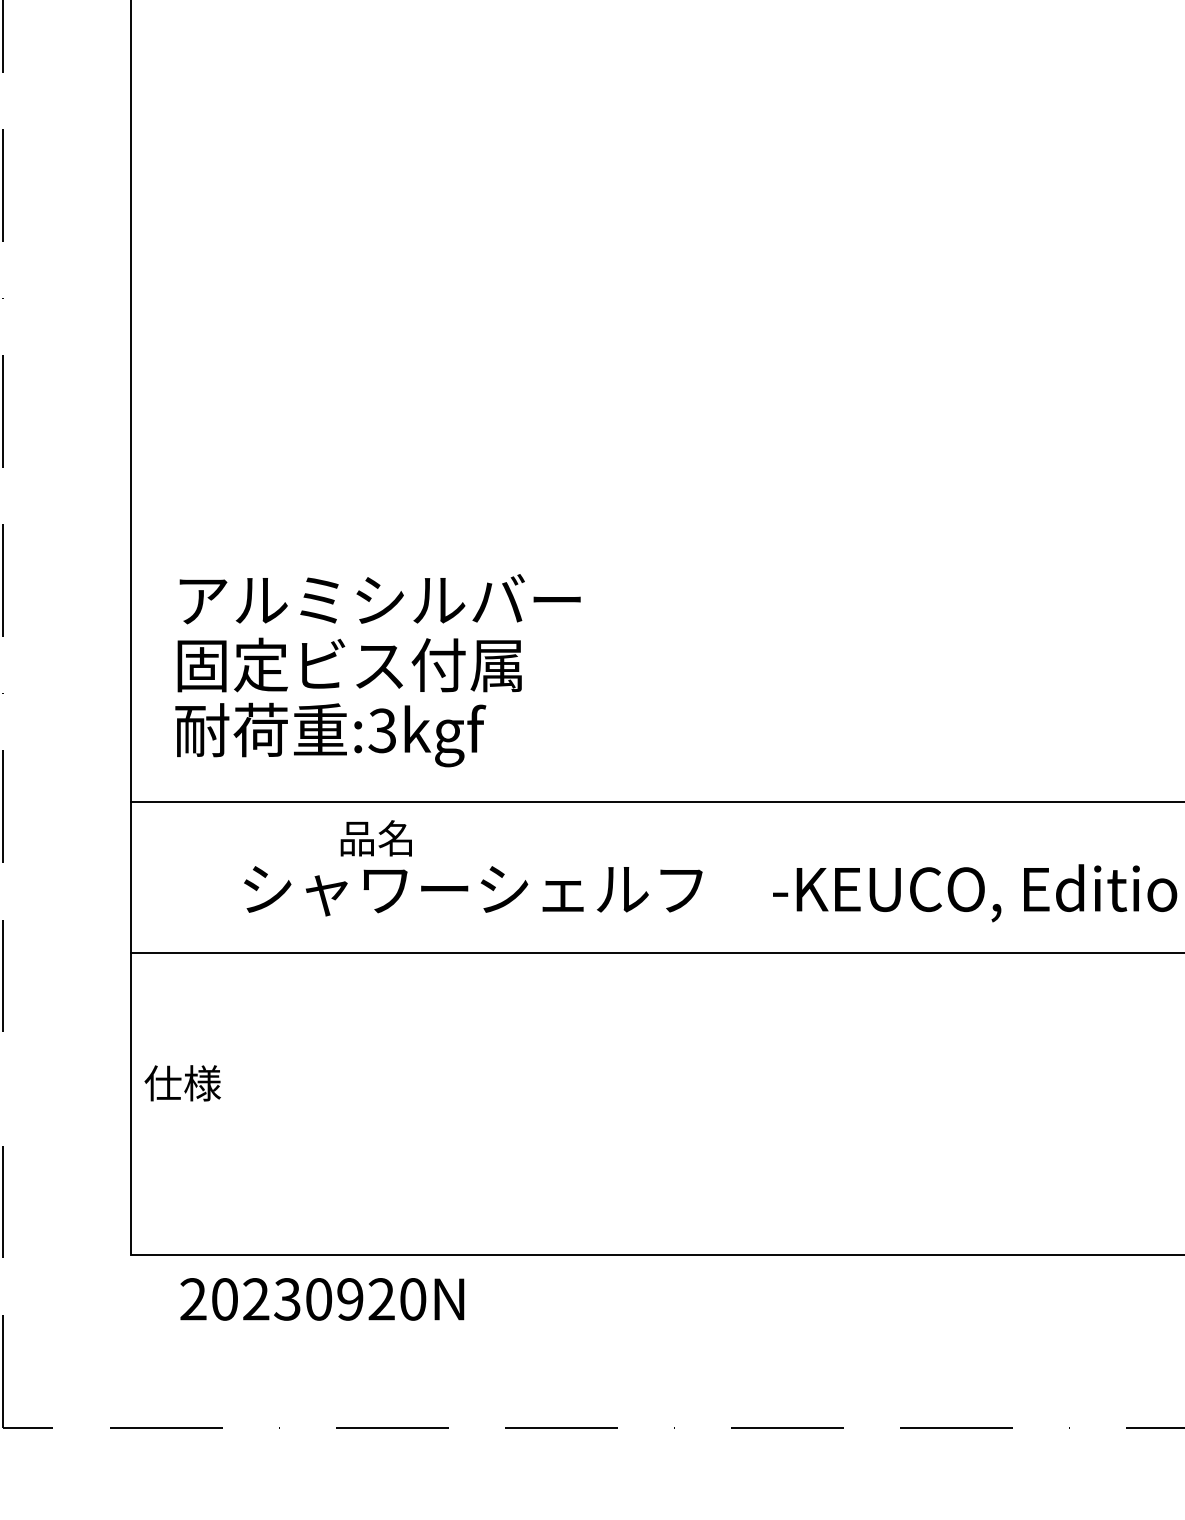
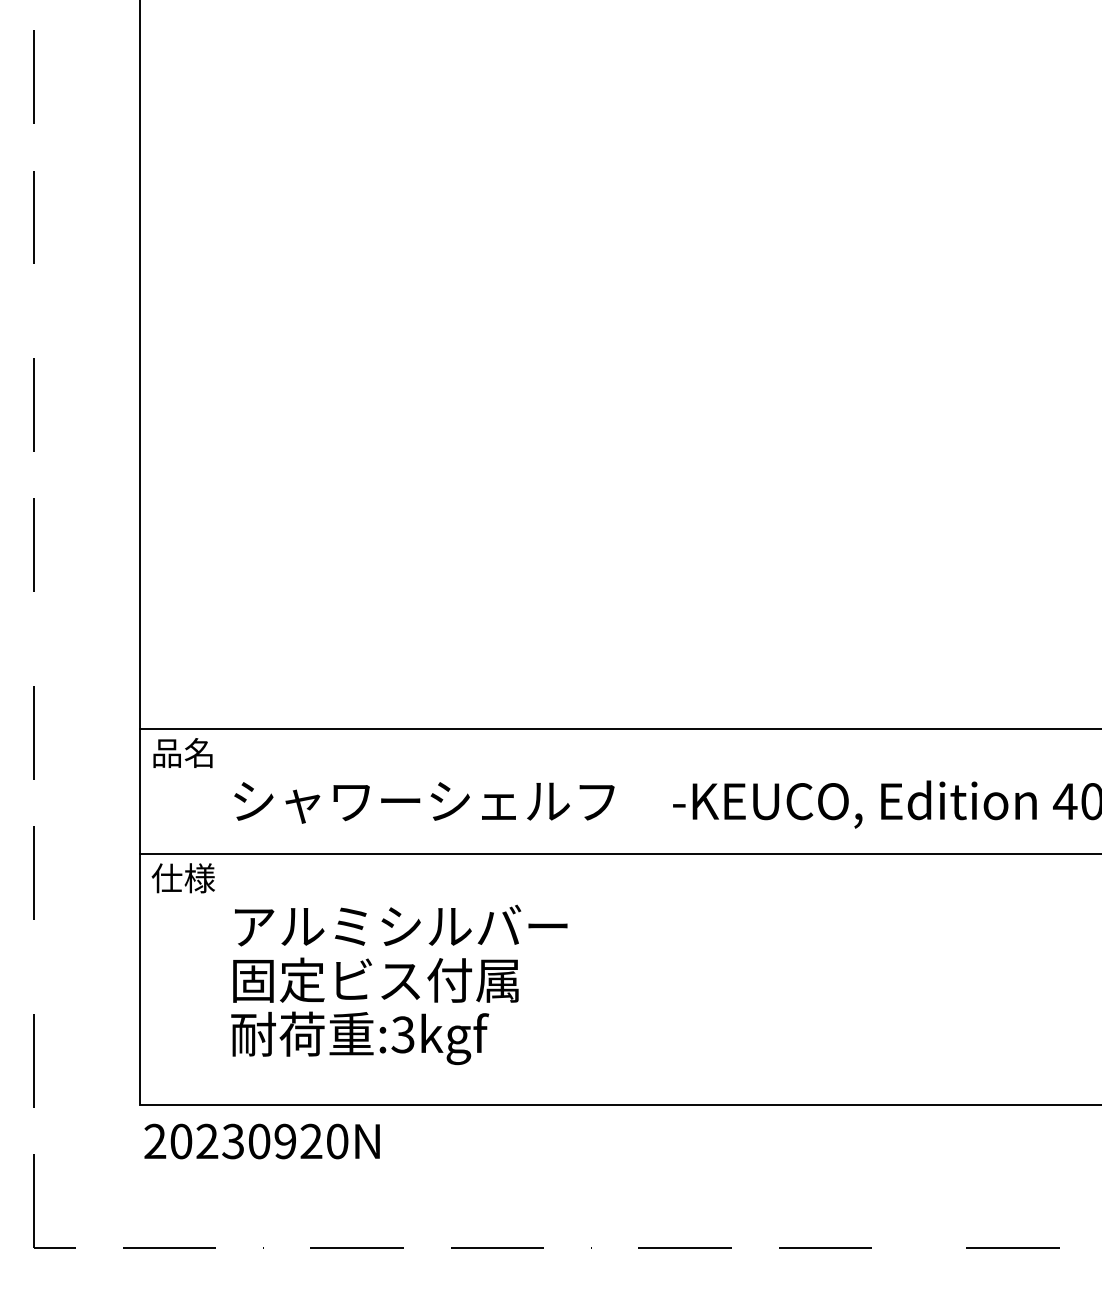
text: (378, 670) -> (399, 984), moved
text: (375, 838) -> (182, 753), moved
text: (181, 1083) -> (182, 878), moved
text: (321, 1299) -> (261, 1141), moved

